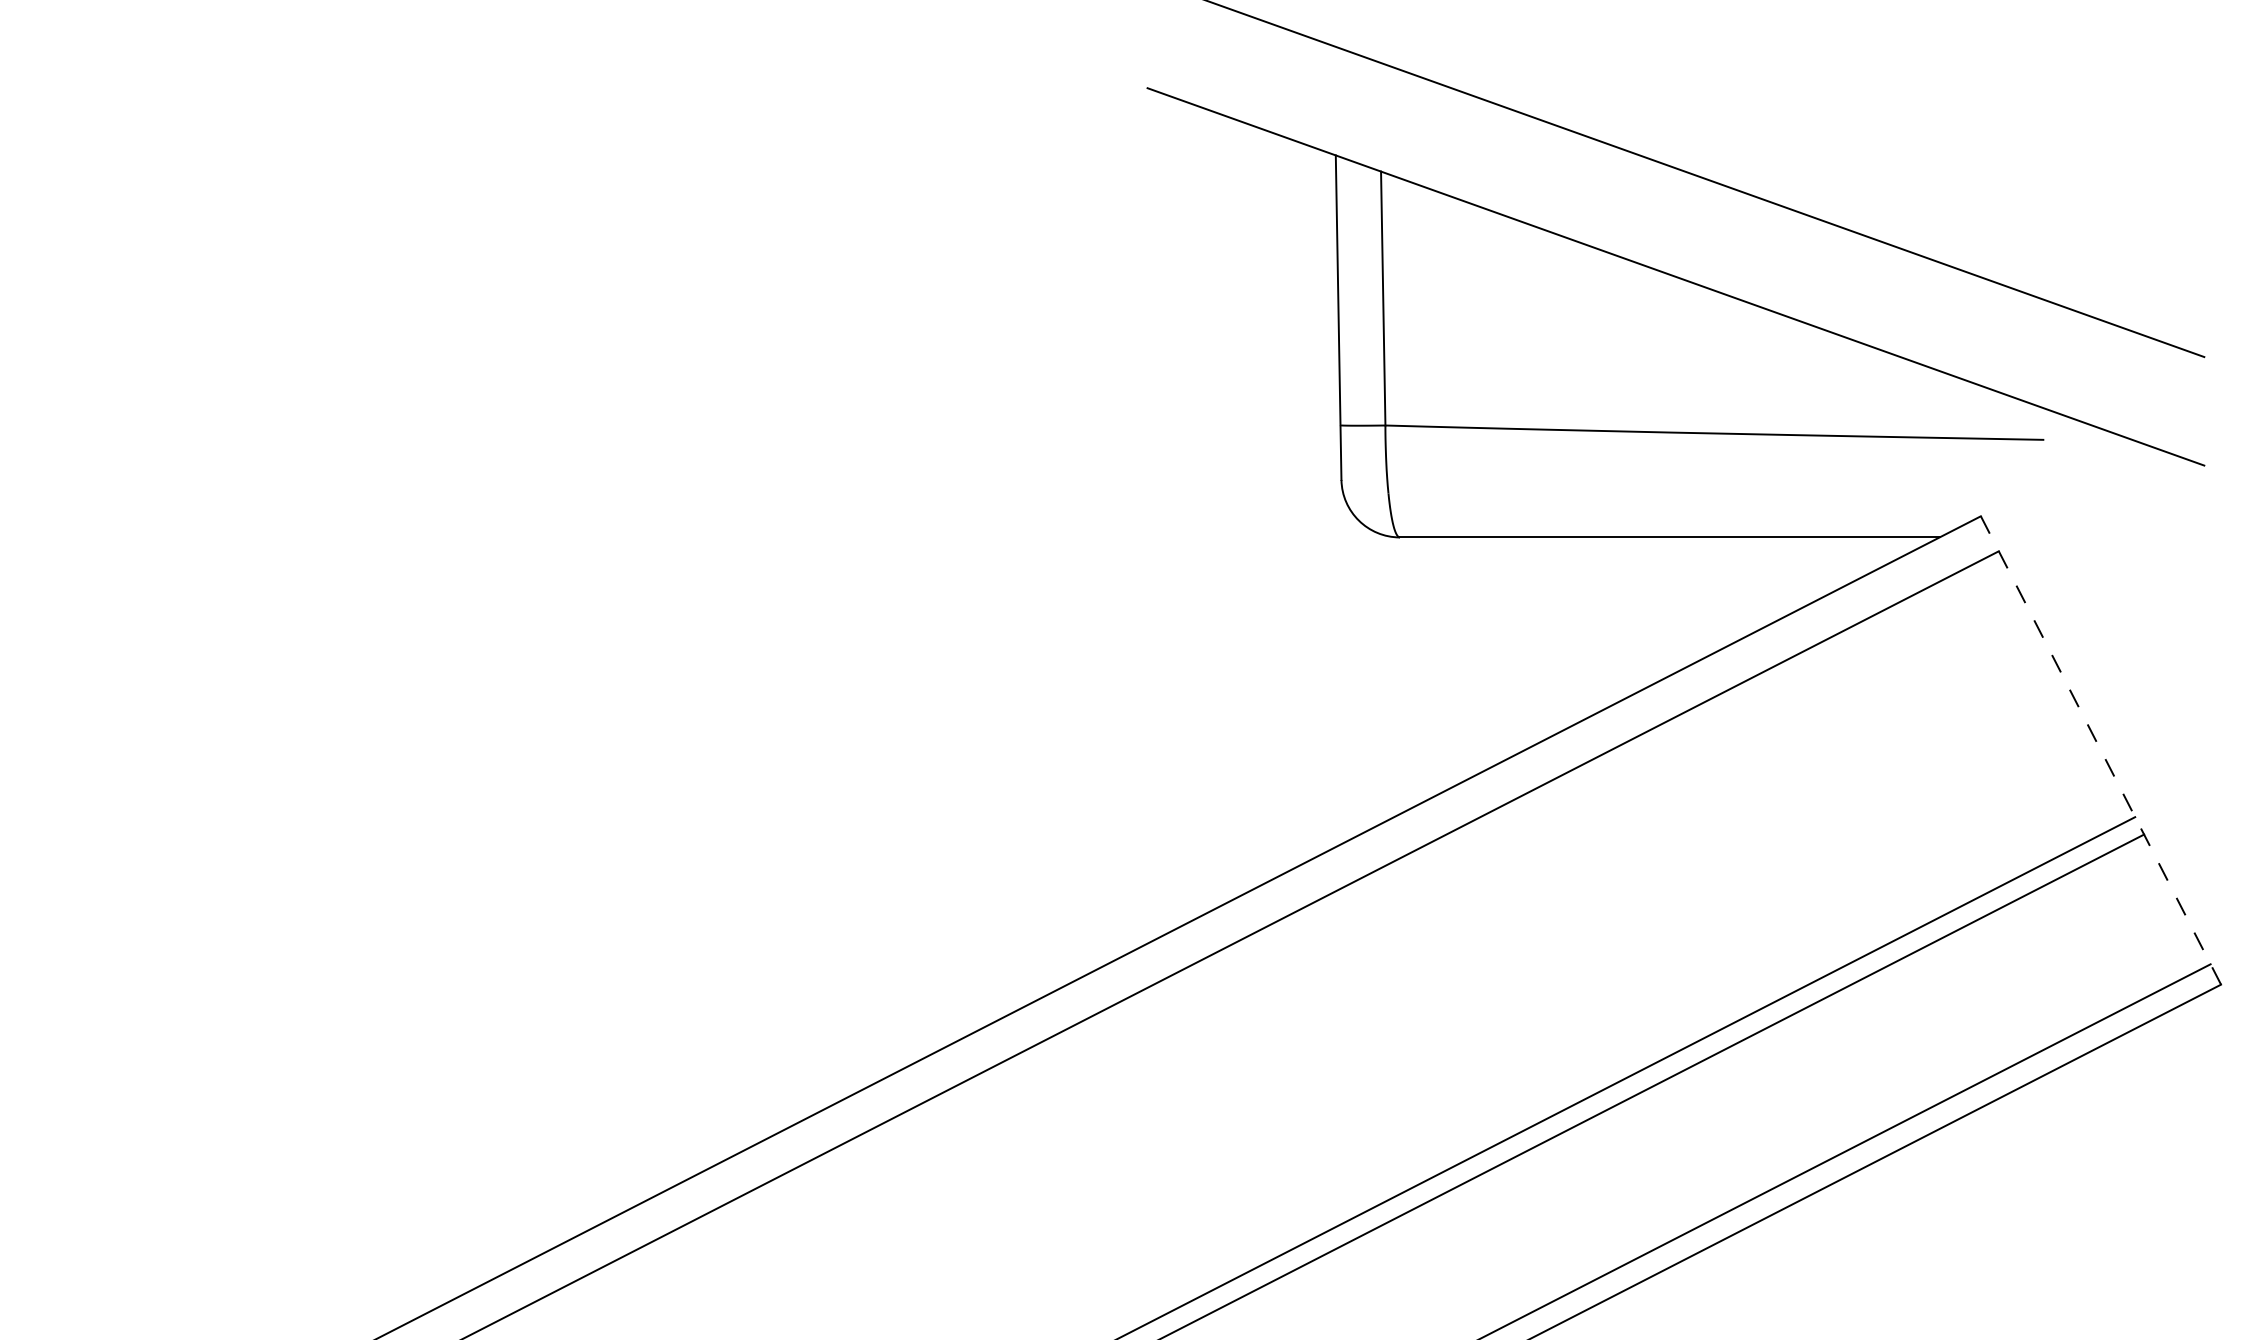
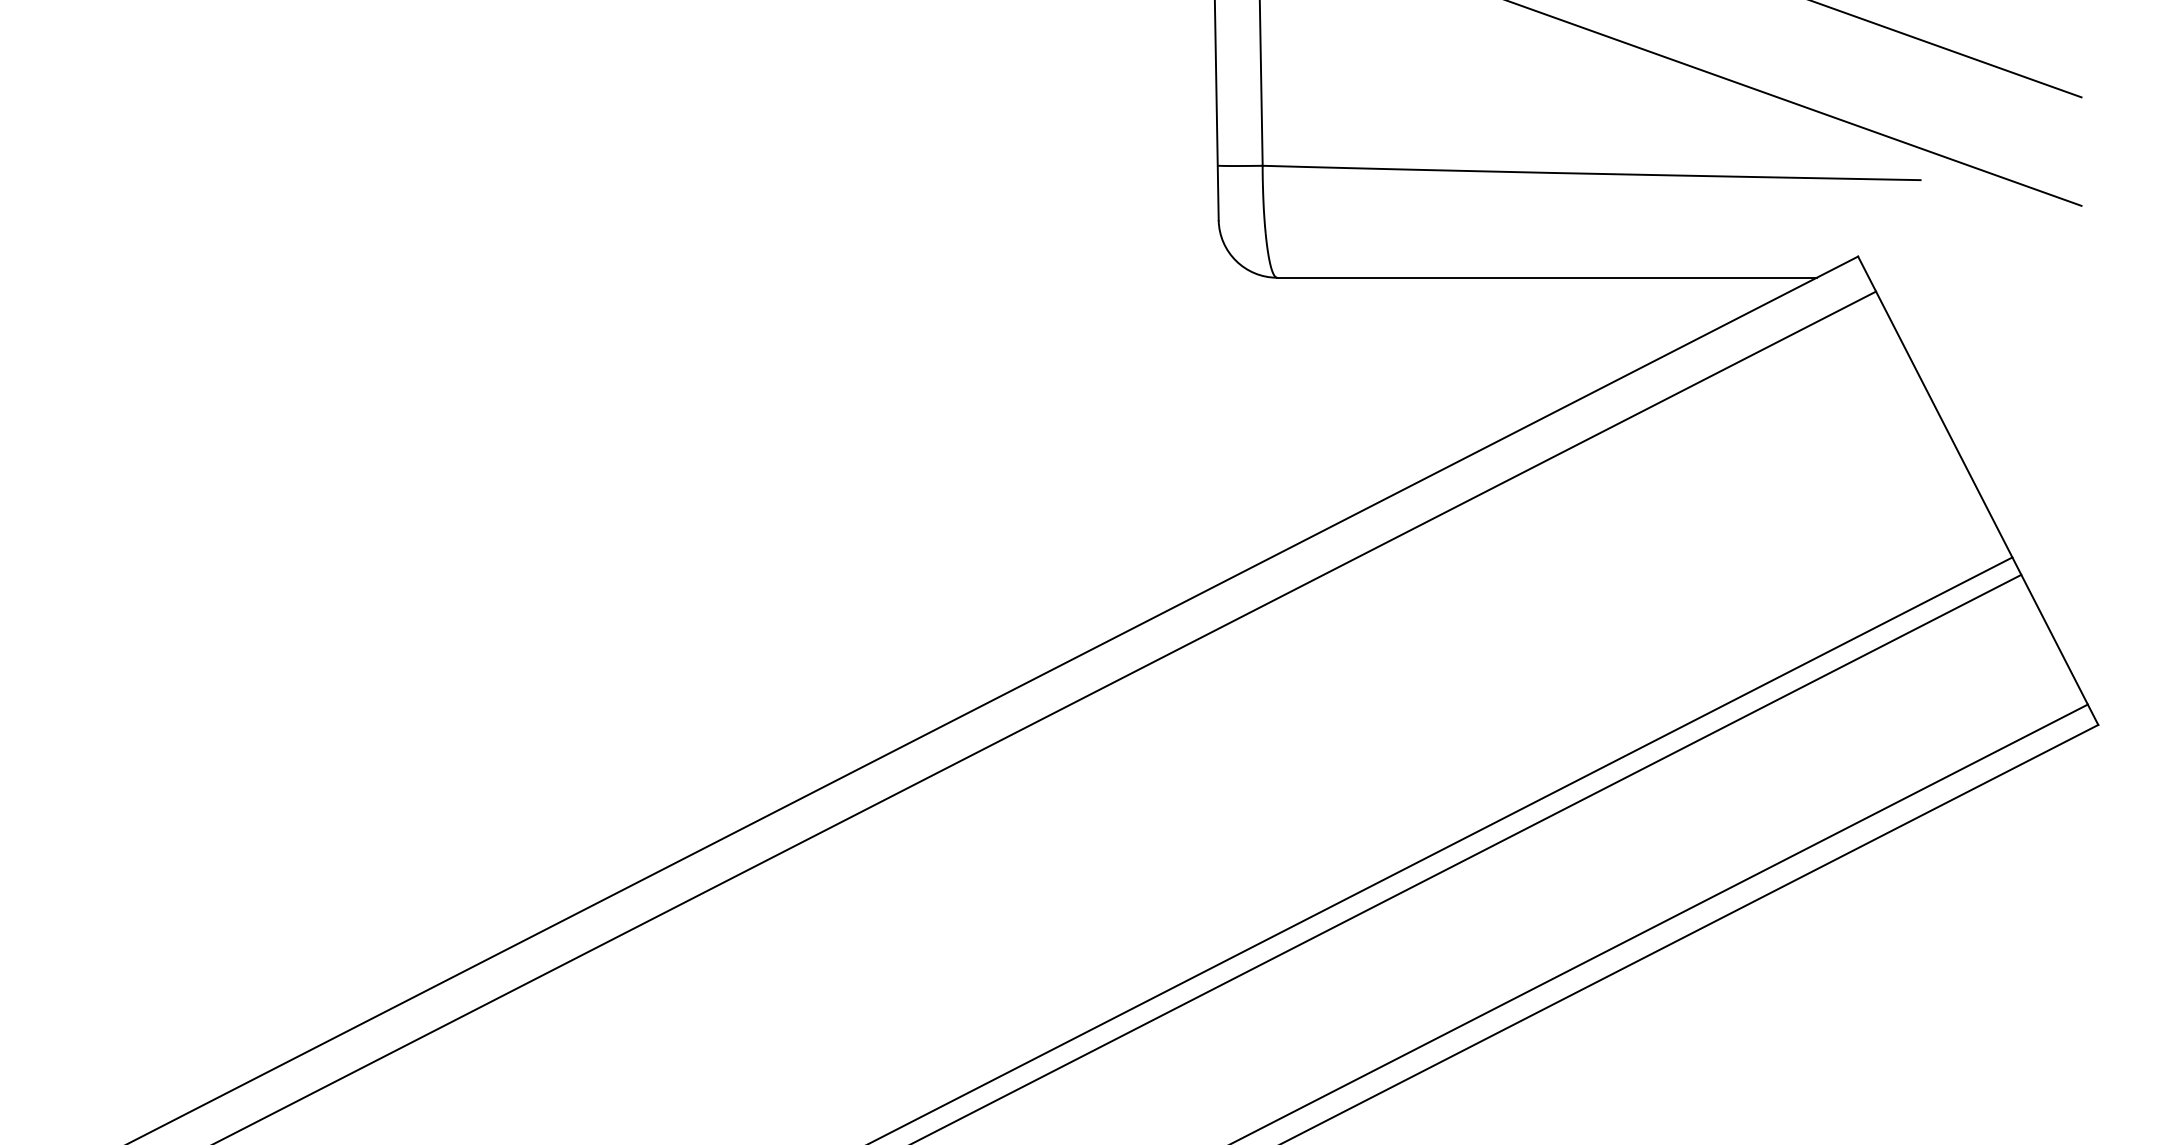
line: (2101, 750) -> (1978, 490), dashed -> solid

